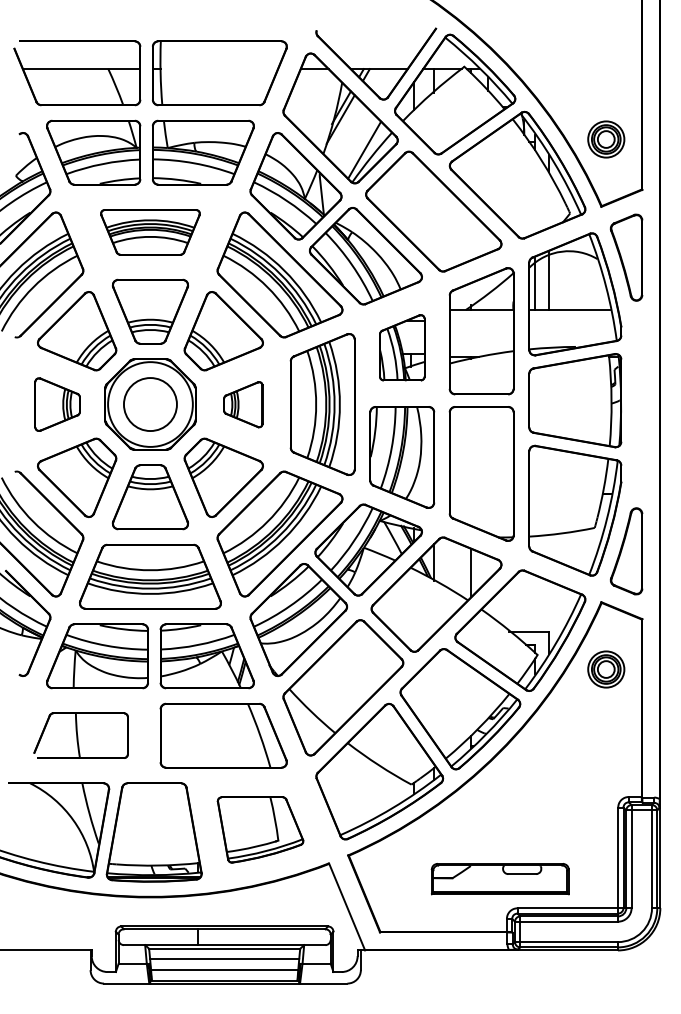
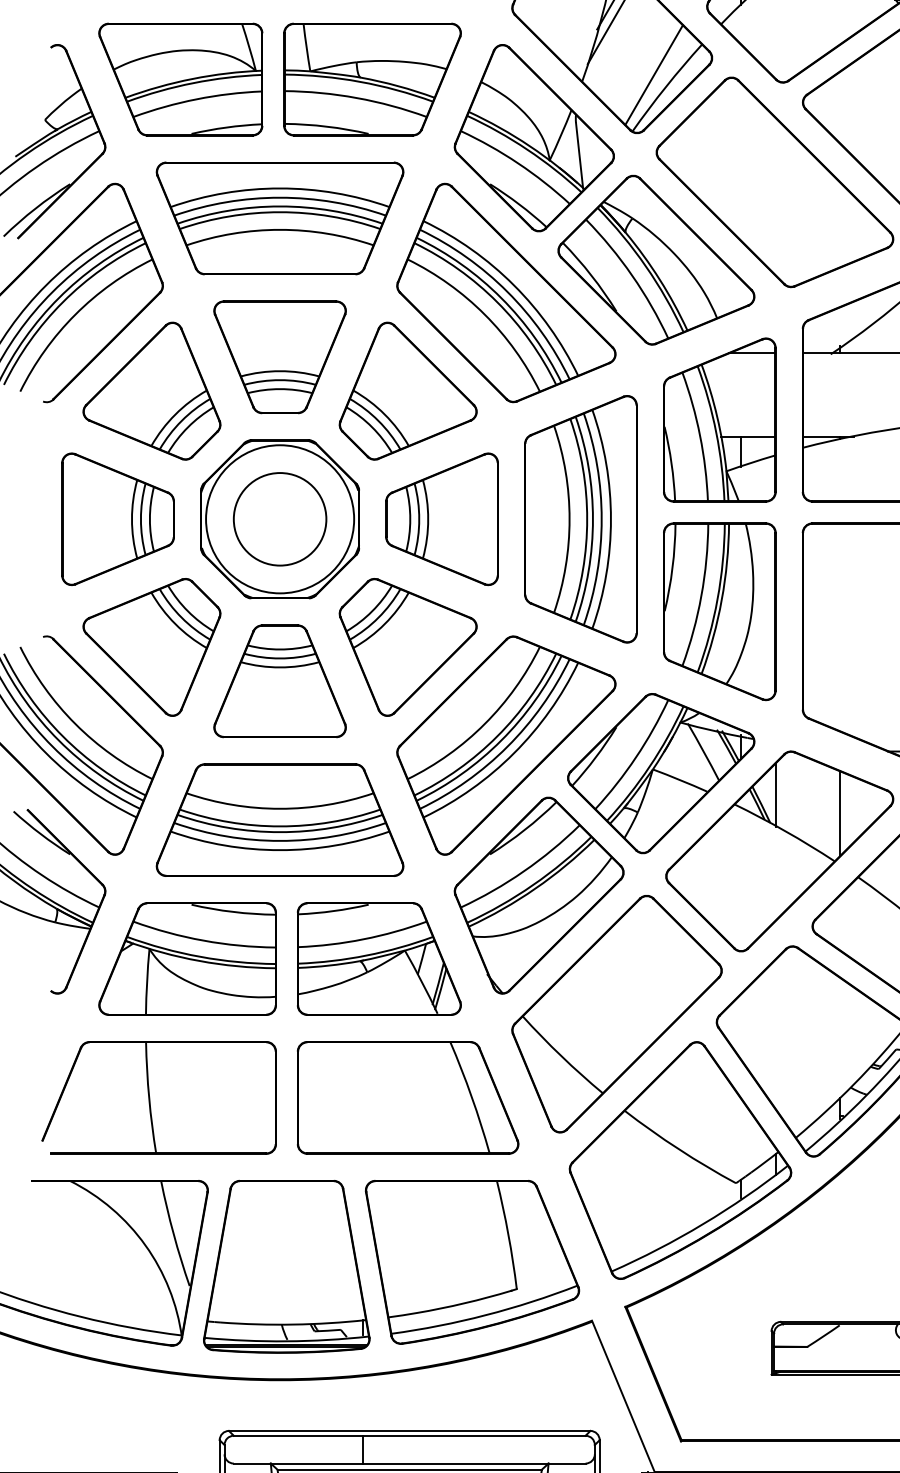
part: (150, 232) -> (280, 218), size x1.43
part: (402, 347) -> (720, 419), size x1.43
part: (57, 404) -> (117, 519), size x1.43
part: (243, 404) -> (442, 519), size x1.67
part: (80, 735) -> (157, 1097), size x1.43
part: (260, 829) -> (472, 1261), size x1.43

